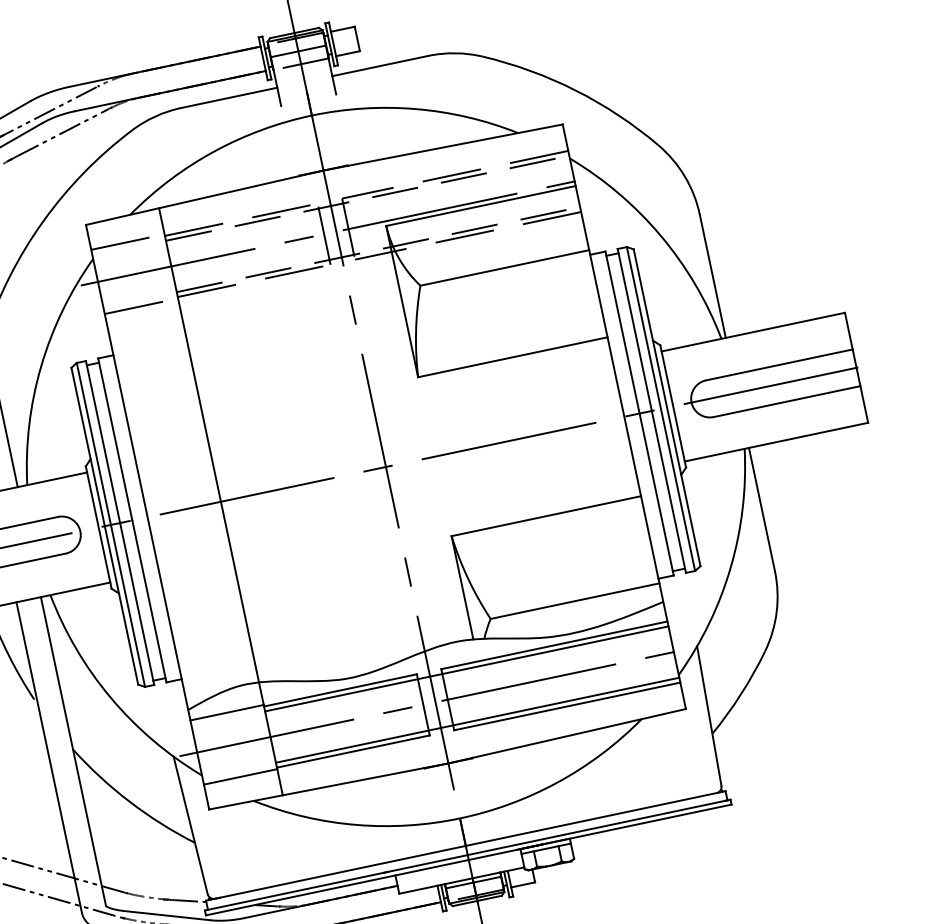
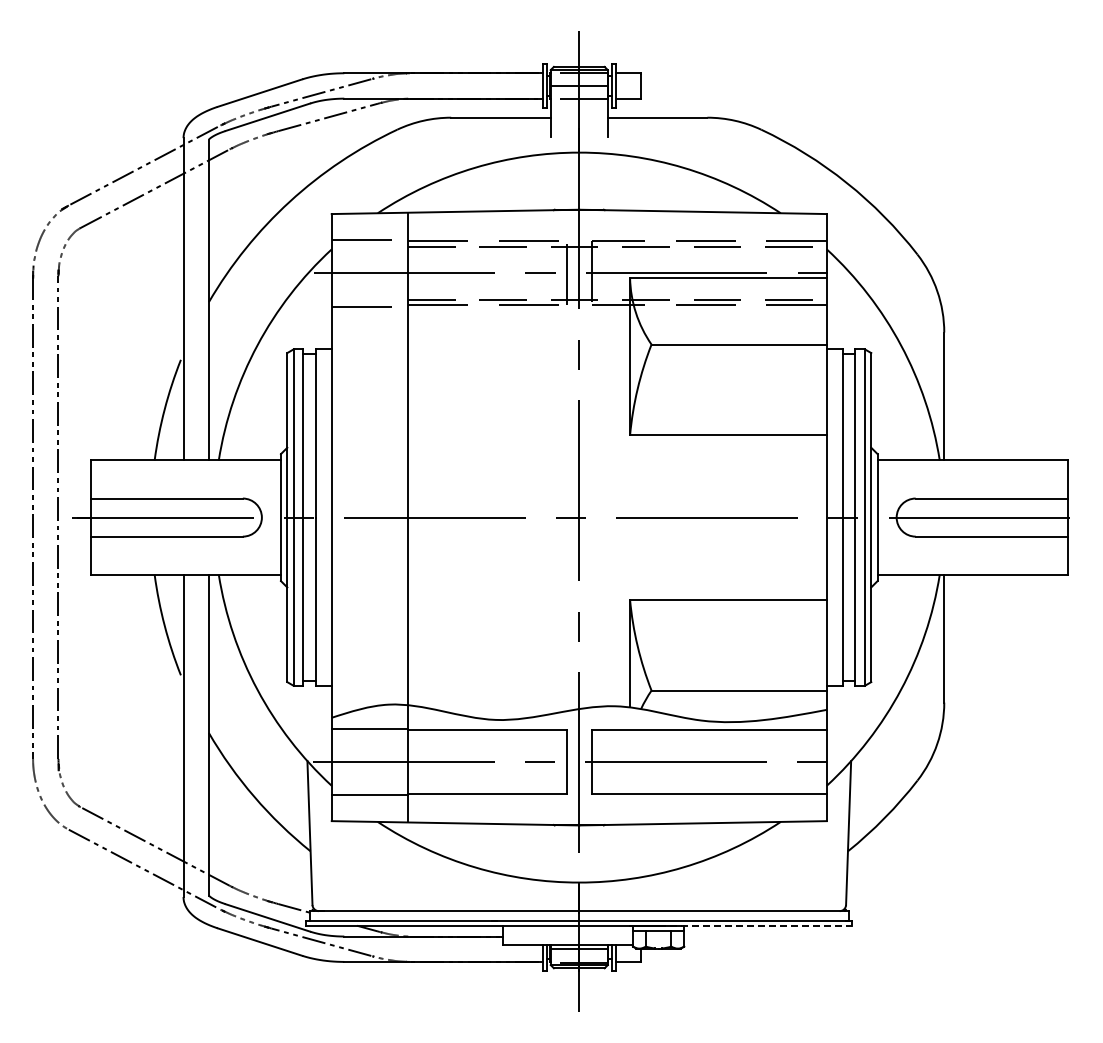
line: (466, 669) -> (616, 735), removed
line: (476, 720) -> (616, 788), removed
line: (638, 823) -> (755, 925), solid -> dashed

